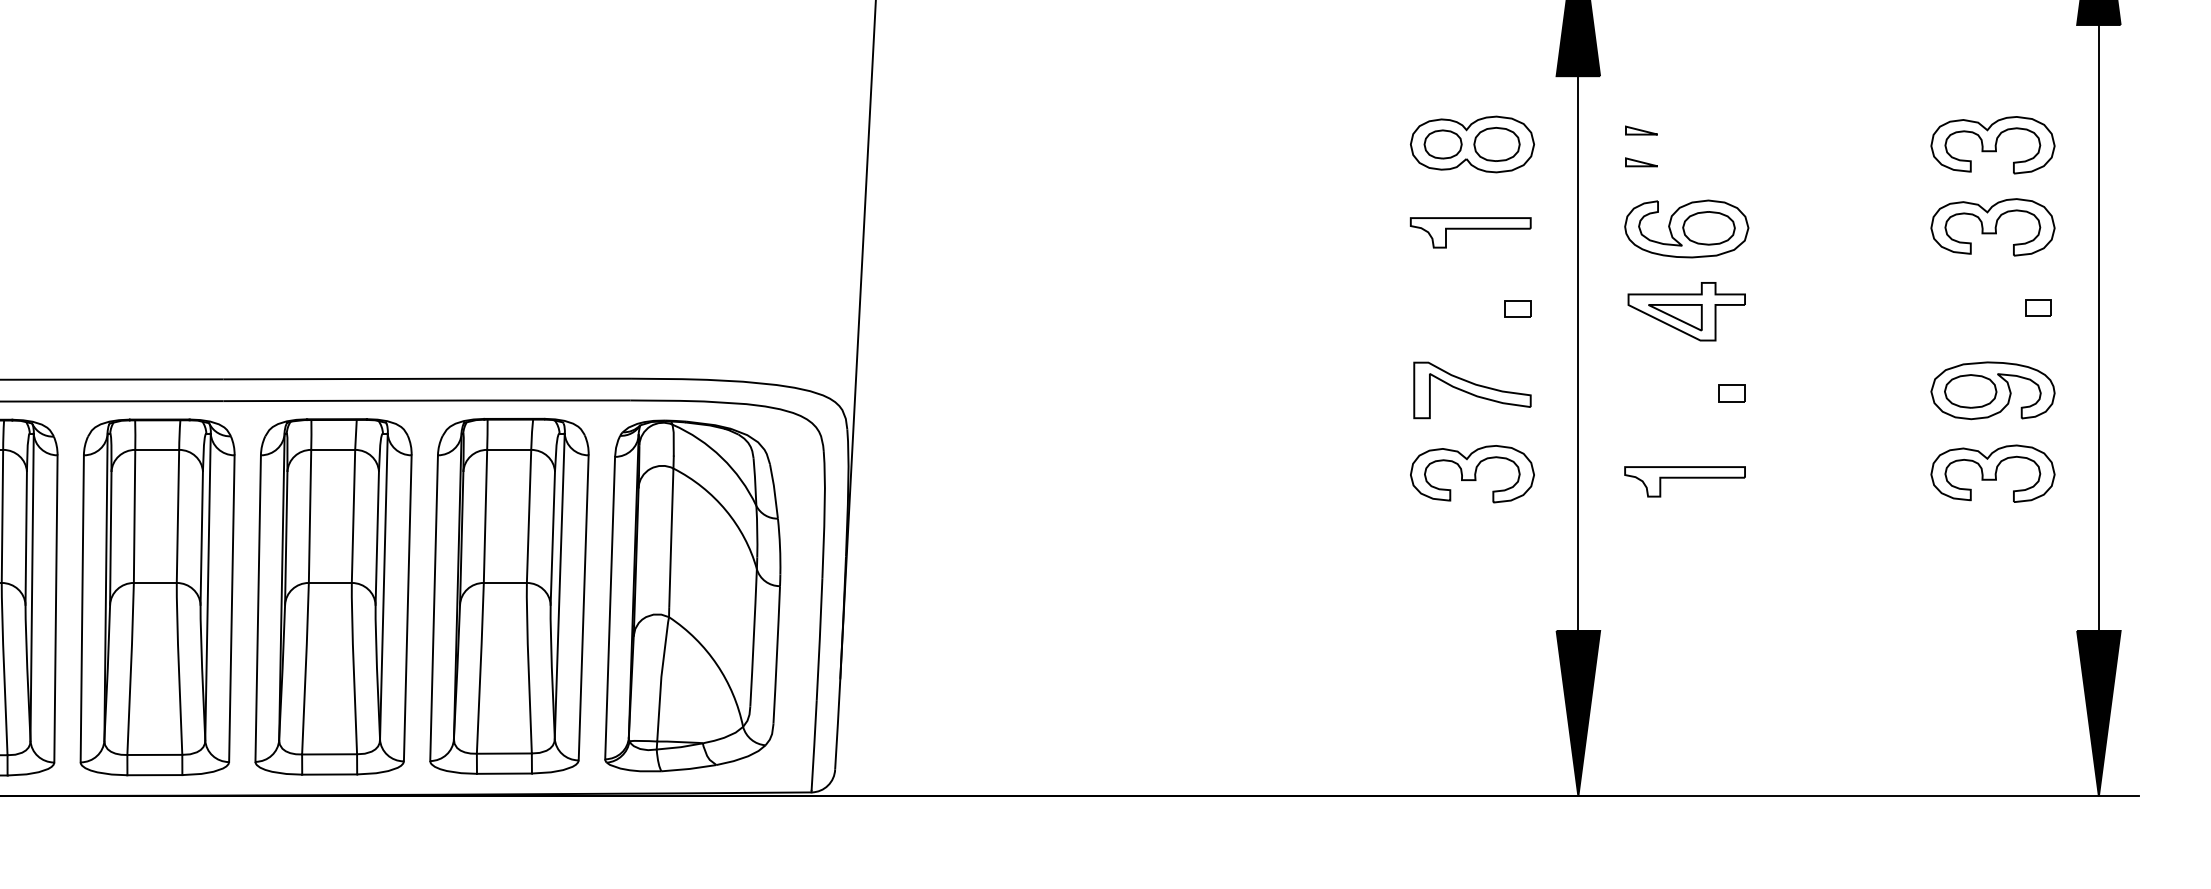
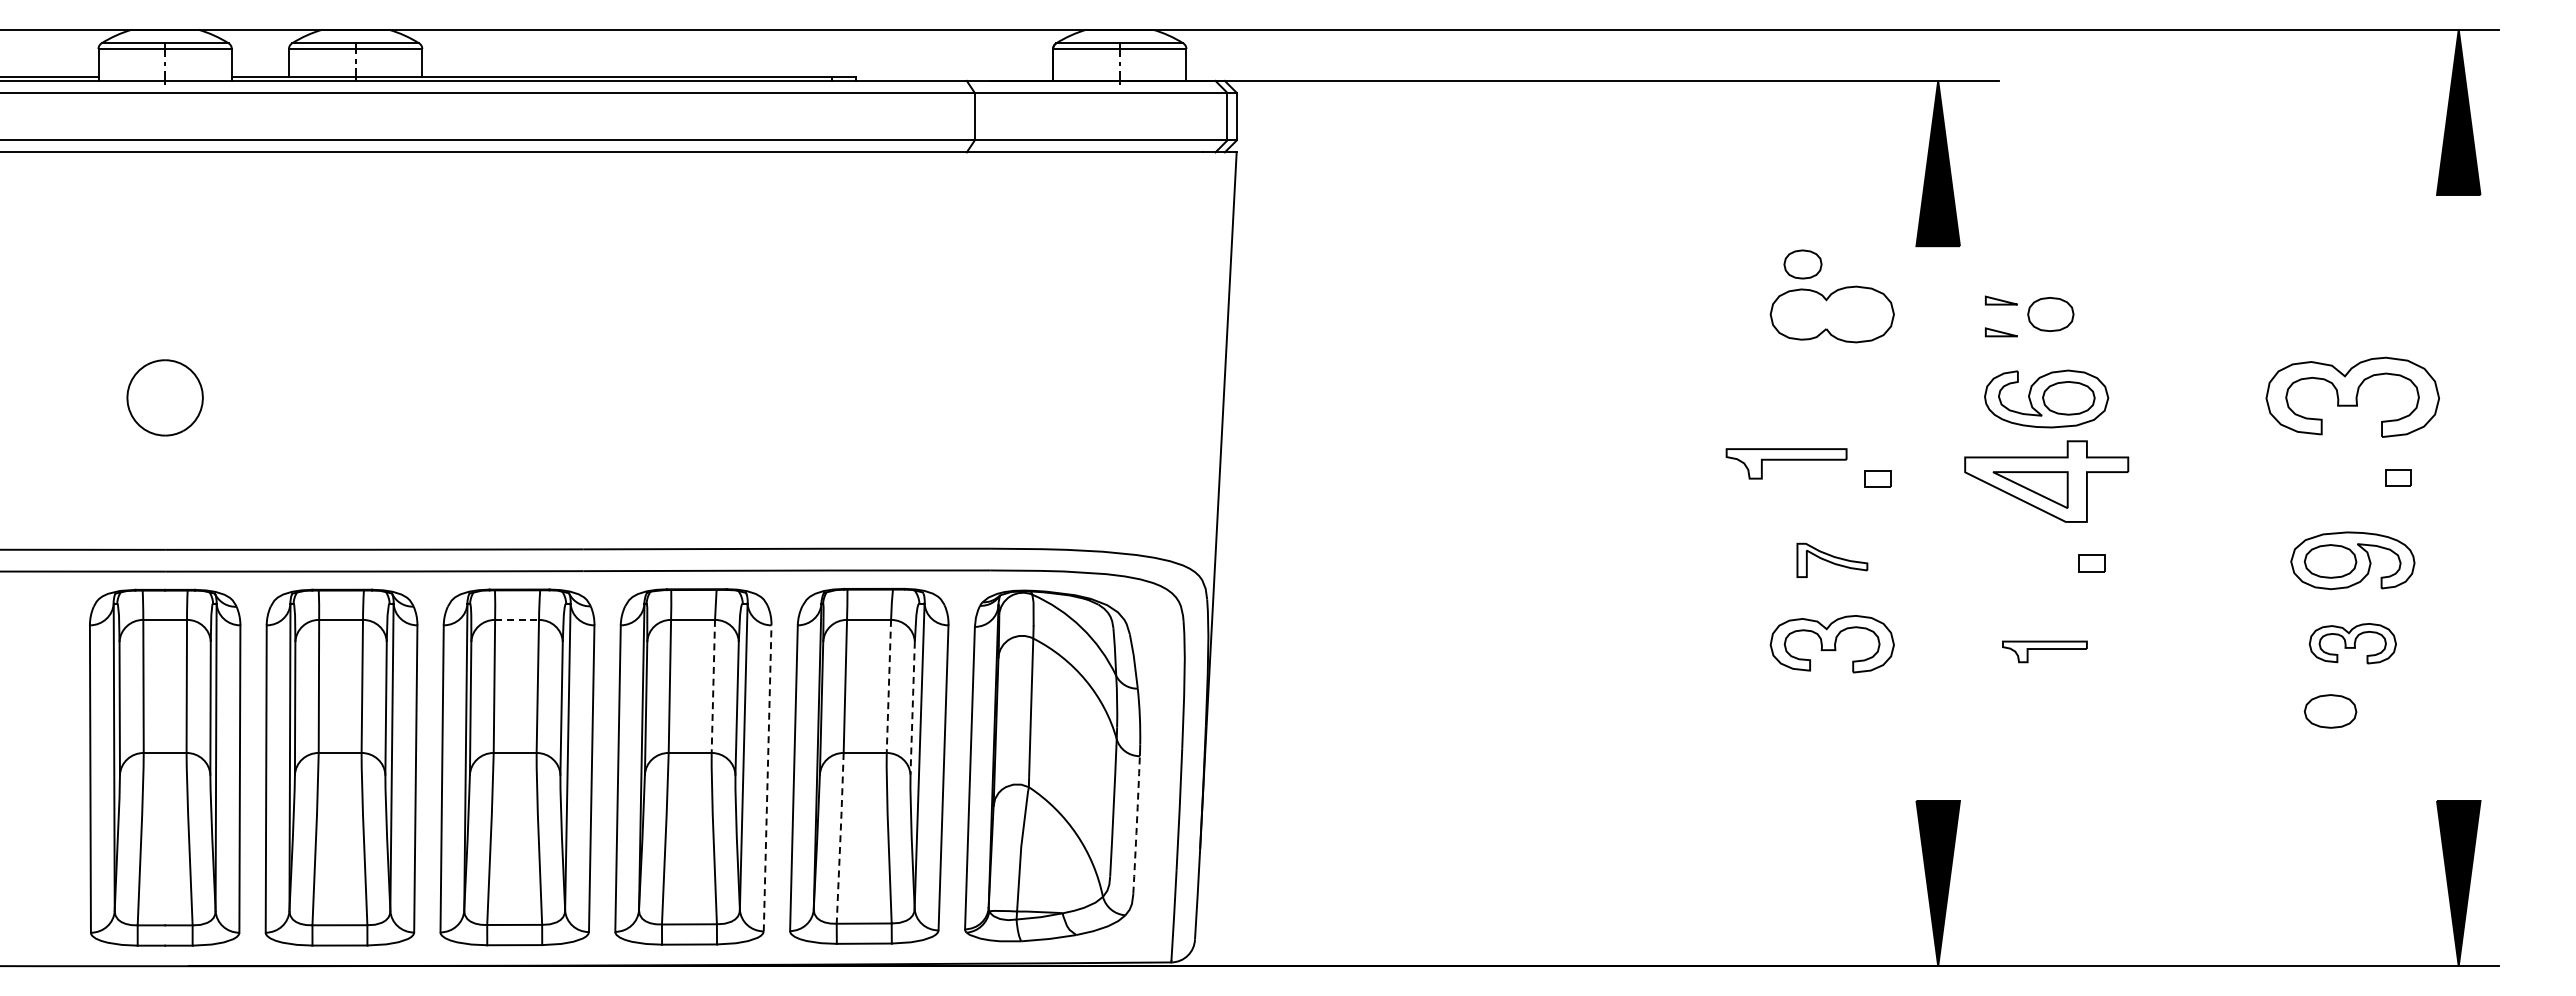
part: (1442, 144) -> (1802, 264), moved
part: (1496, 144) -> (2050, 314), moved
part: (1992, 145) -> (2352, 315), removed
part: (1992, 227) -> (2352, 397), size x1.4
part: (1470, 232) -> (1786, 463), moved
part: (1686, 311) -> (2046, 481), size x1.4
line: (2098, 327) -> (2458, 497), removed
line: (1578, 353) -> (1938, 523), removed
part: (1472, 390) -> (1832, 560), size x0.6
line: (157, 449) -> (517, 619), solid -> dashed
part: (1992, 473) -> (2352, 643), size x0.7
part: (1684, 481) -> (2044, 651), size x0.7
line: (353, 516) -> (713, 686), solid -> dashed
line: (528, 516) -> (888, 686), solid -> dashed
line: (552, 538) -> (912, 708), solid -> dashed
part: (1970, 541) -> (2330, 711), added
line: (407, 607) -> (767, 777), solid -> dashed
arc: (776, 654) -> (1136, 824), solid -> dashed
line: (480, 668) -> (840, 838), solid -> dashed

